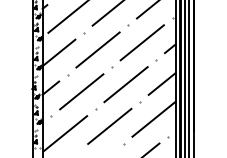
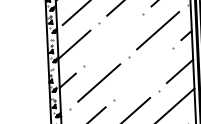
line: (97, 49) -> (113, 39), removed
line: (125, 84) -> (142, 73), removed

